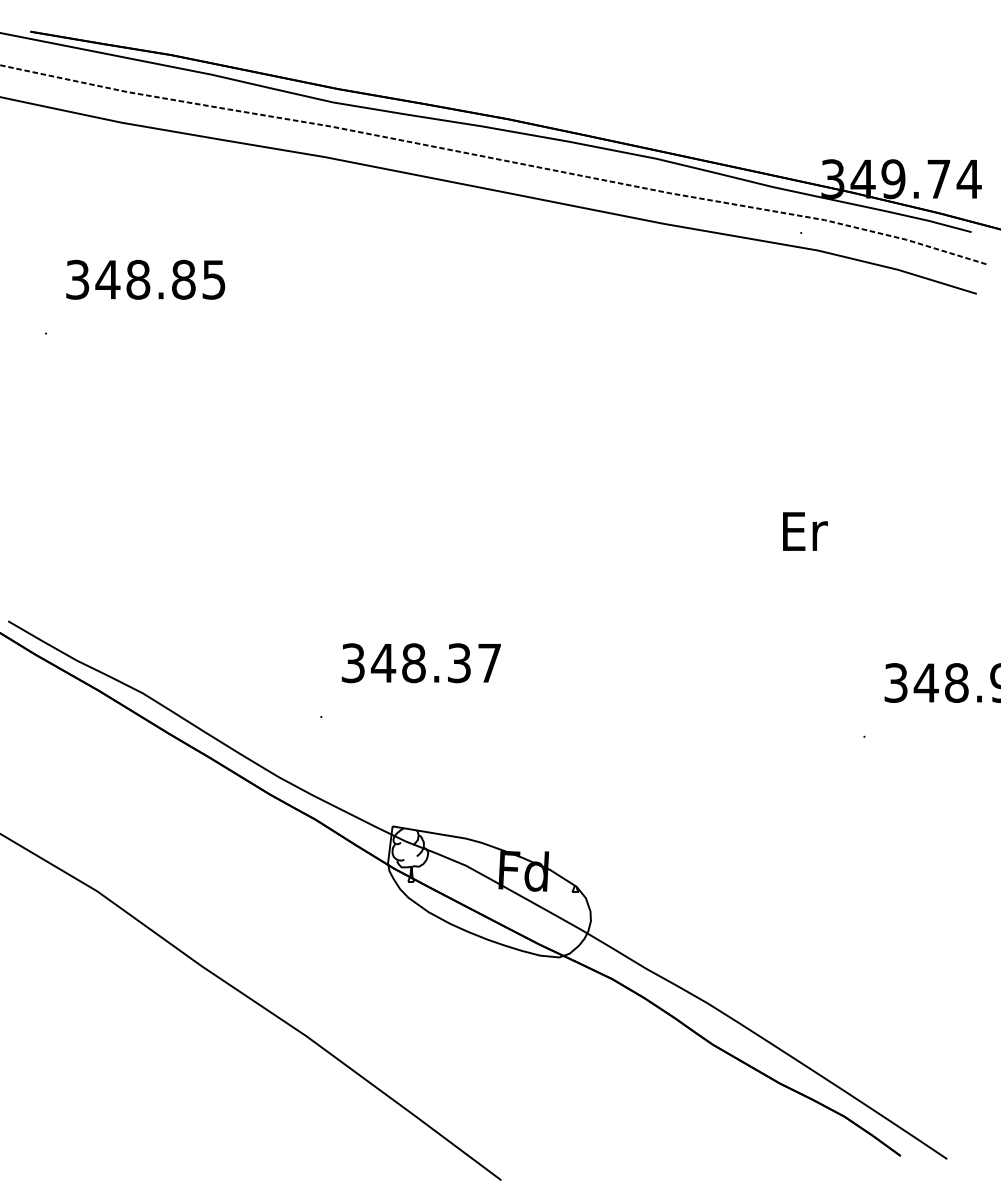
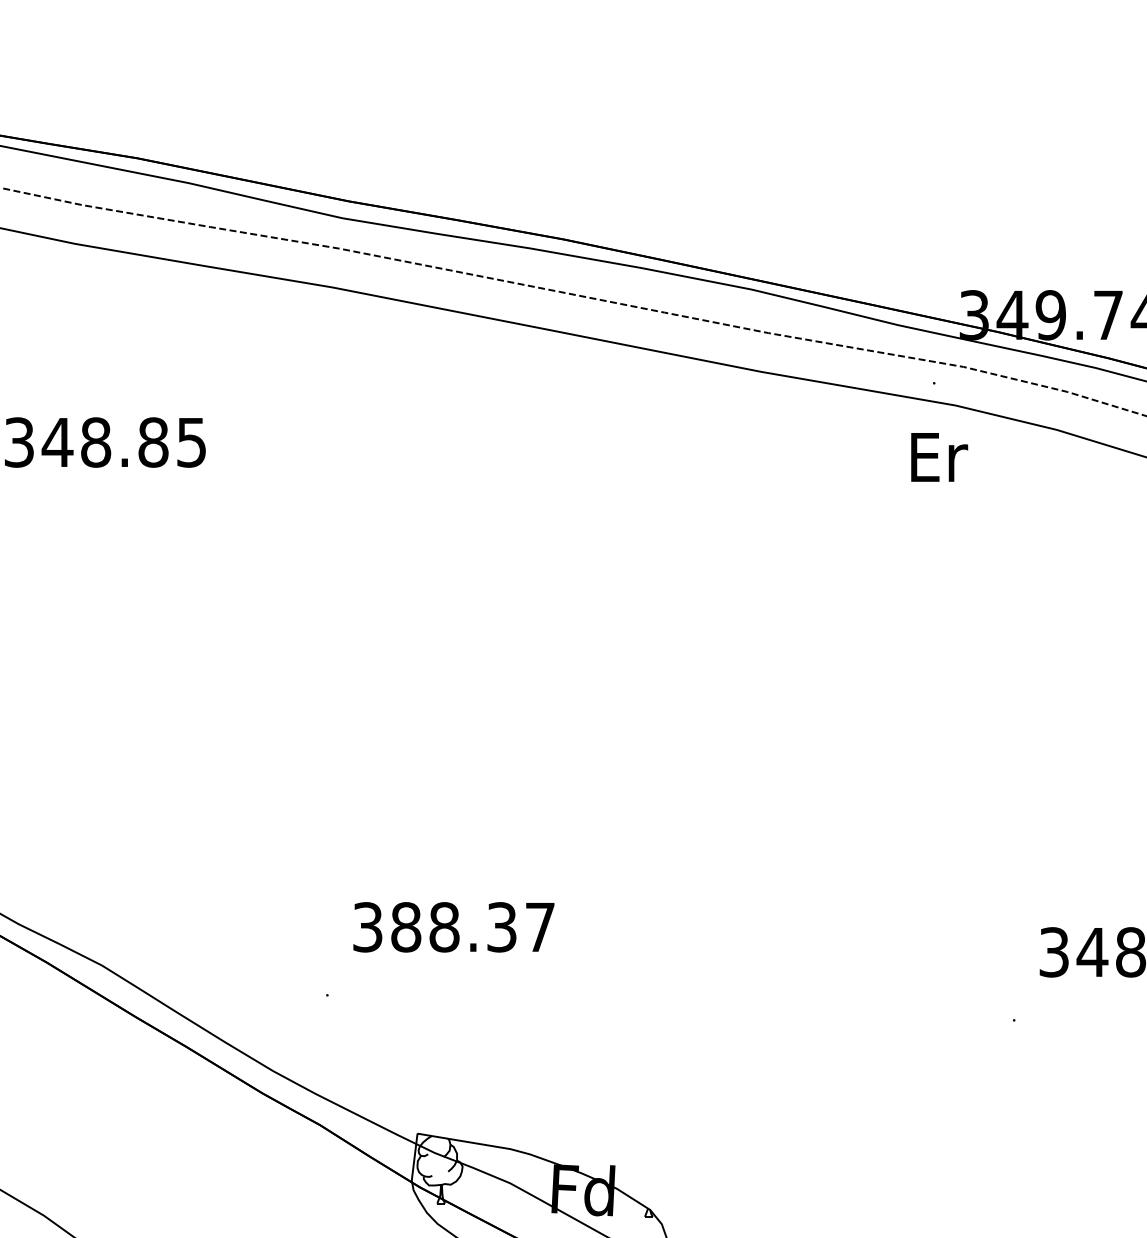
text: (805, 531) -> (939, 457), moved
text: (383, 663) -> (406, 927), 348.37 -> 388.37

